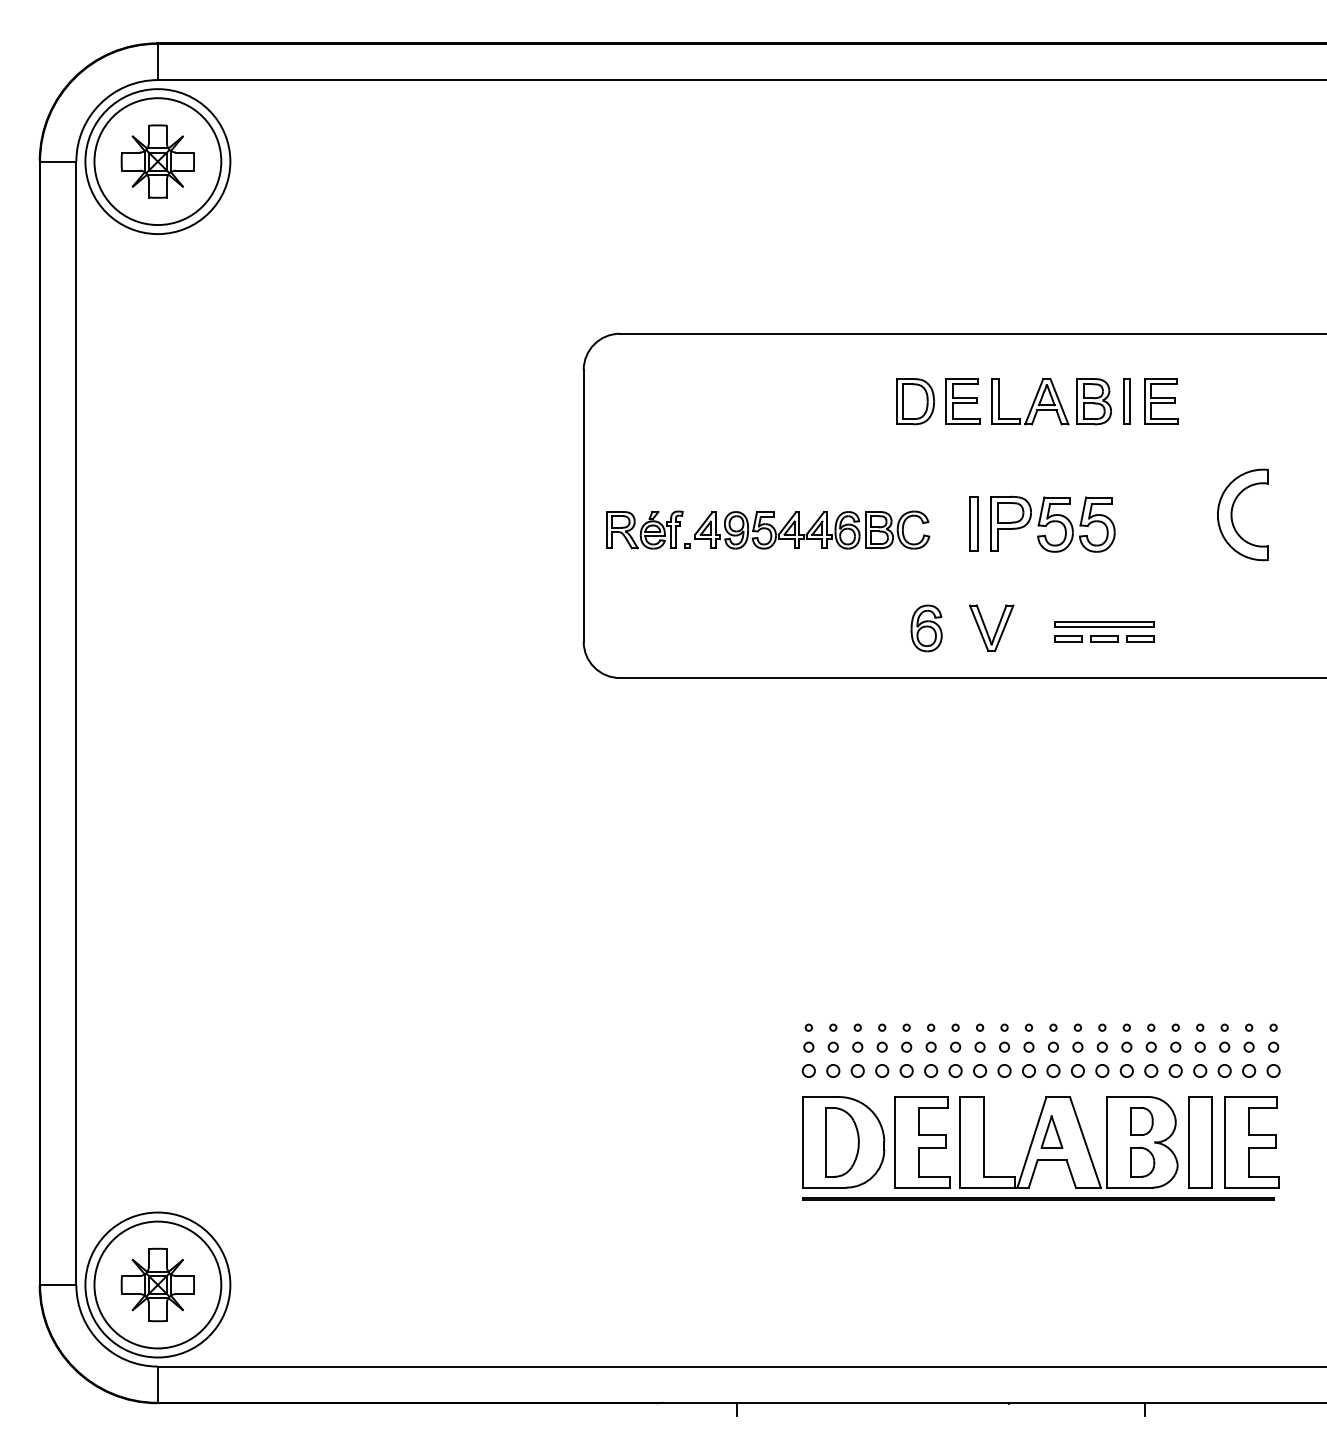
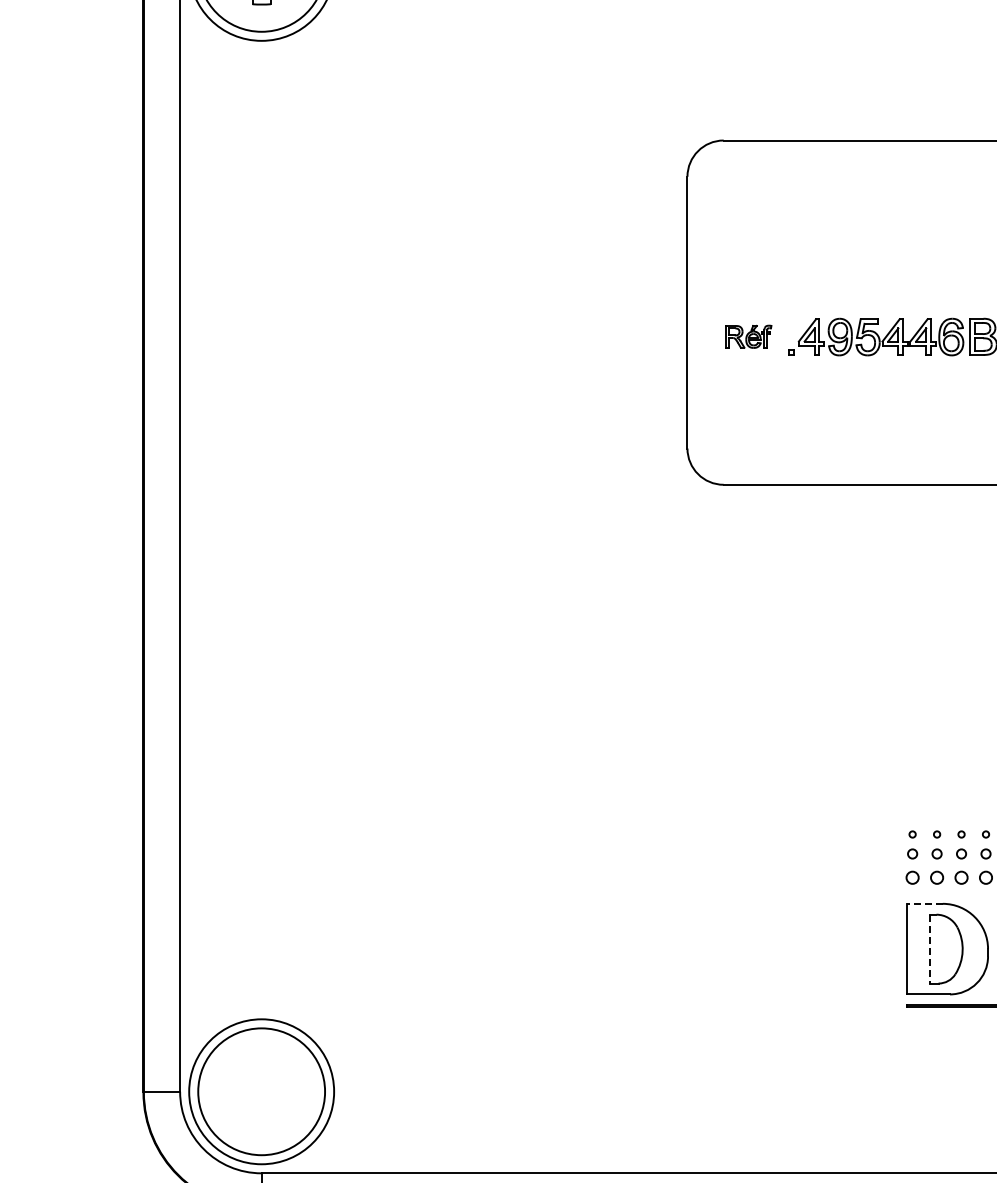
part: (644, 529) -> (748, 336), size x0.6
line: (820, 1097) -> (924, 904), solid -> dashed
line: (826, 1142) -> (930, 949), solid -> dashed
part: (157, 1284) -> (261, 1091), removed

